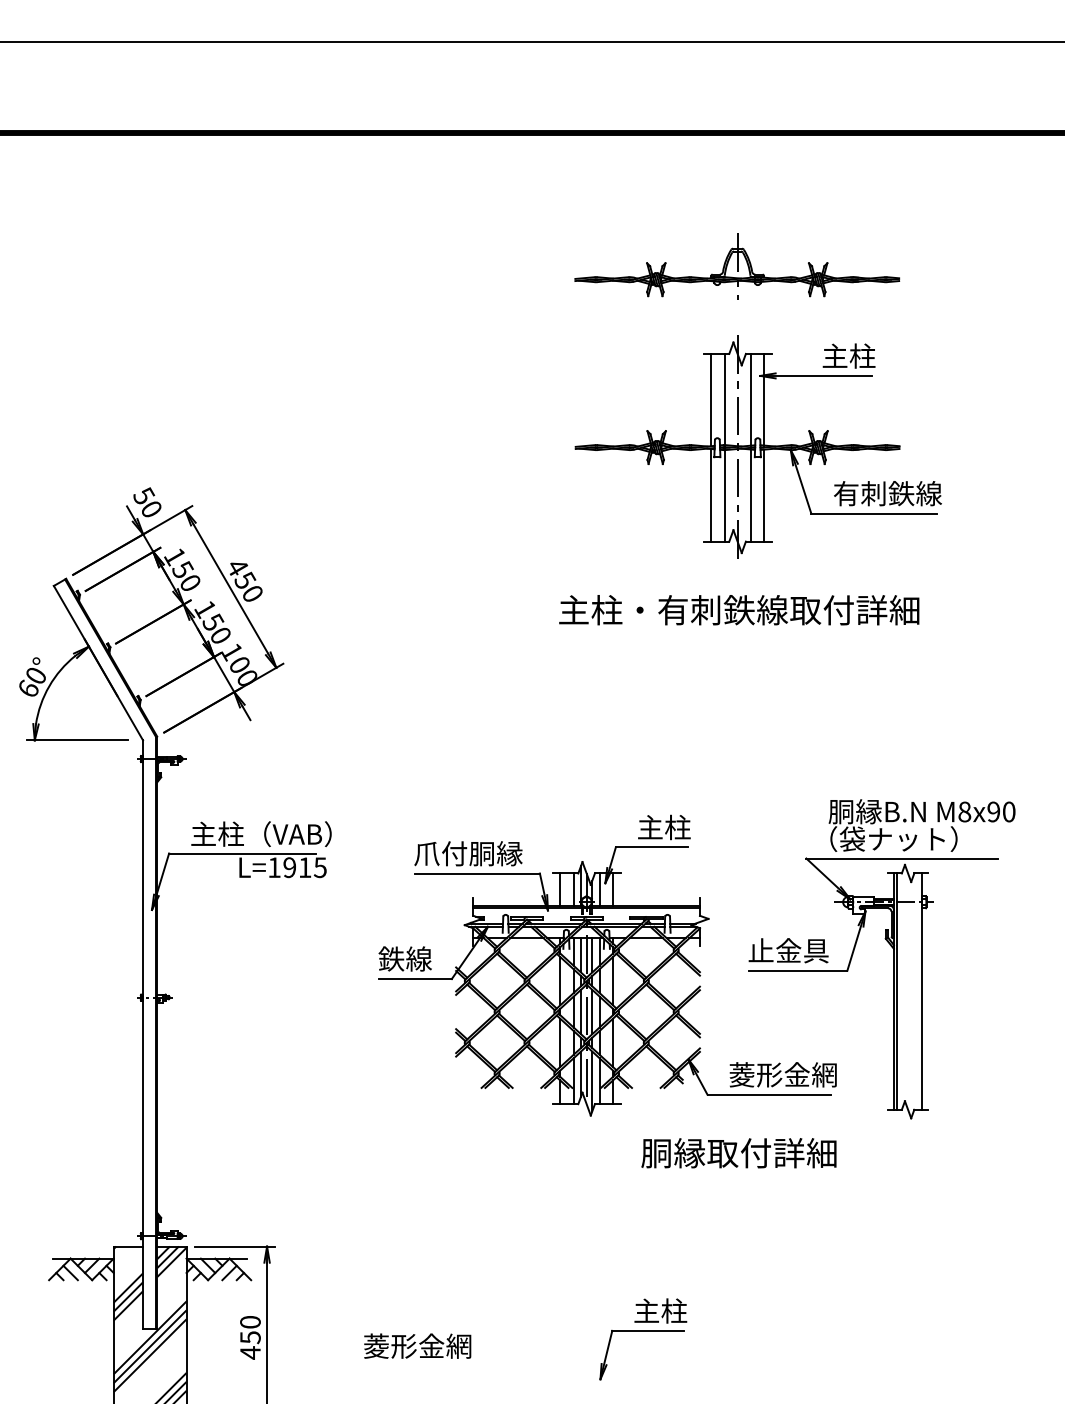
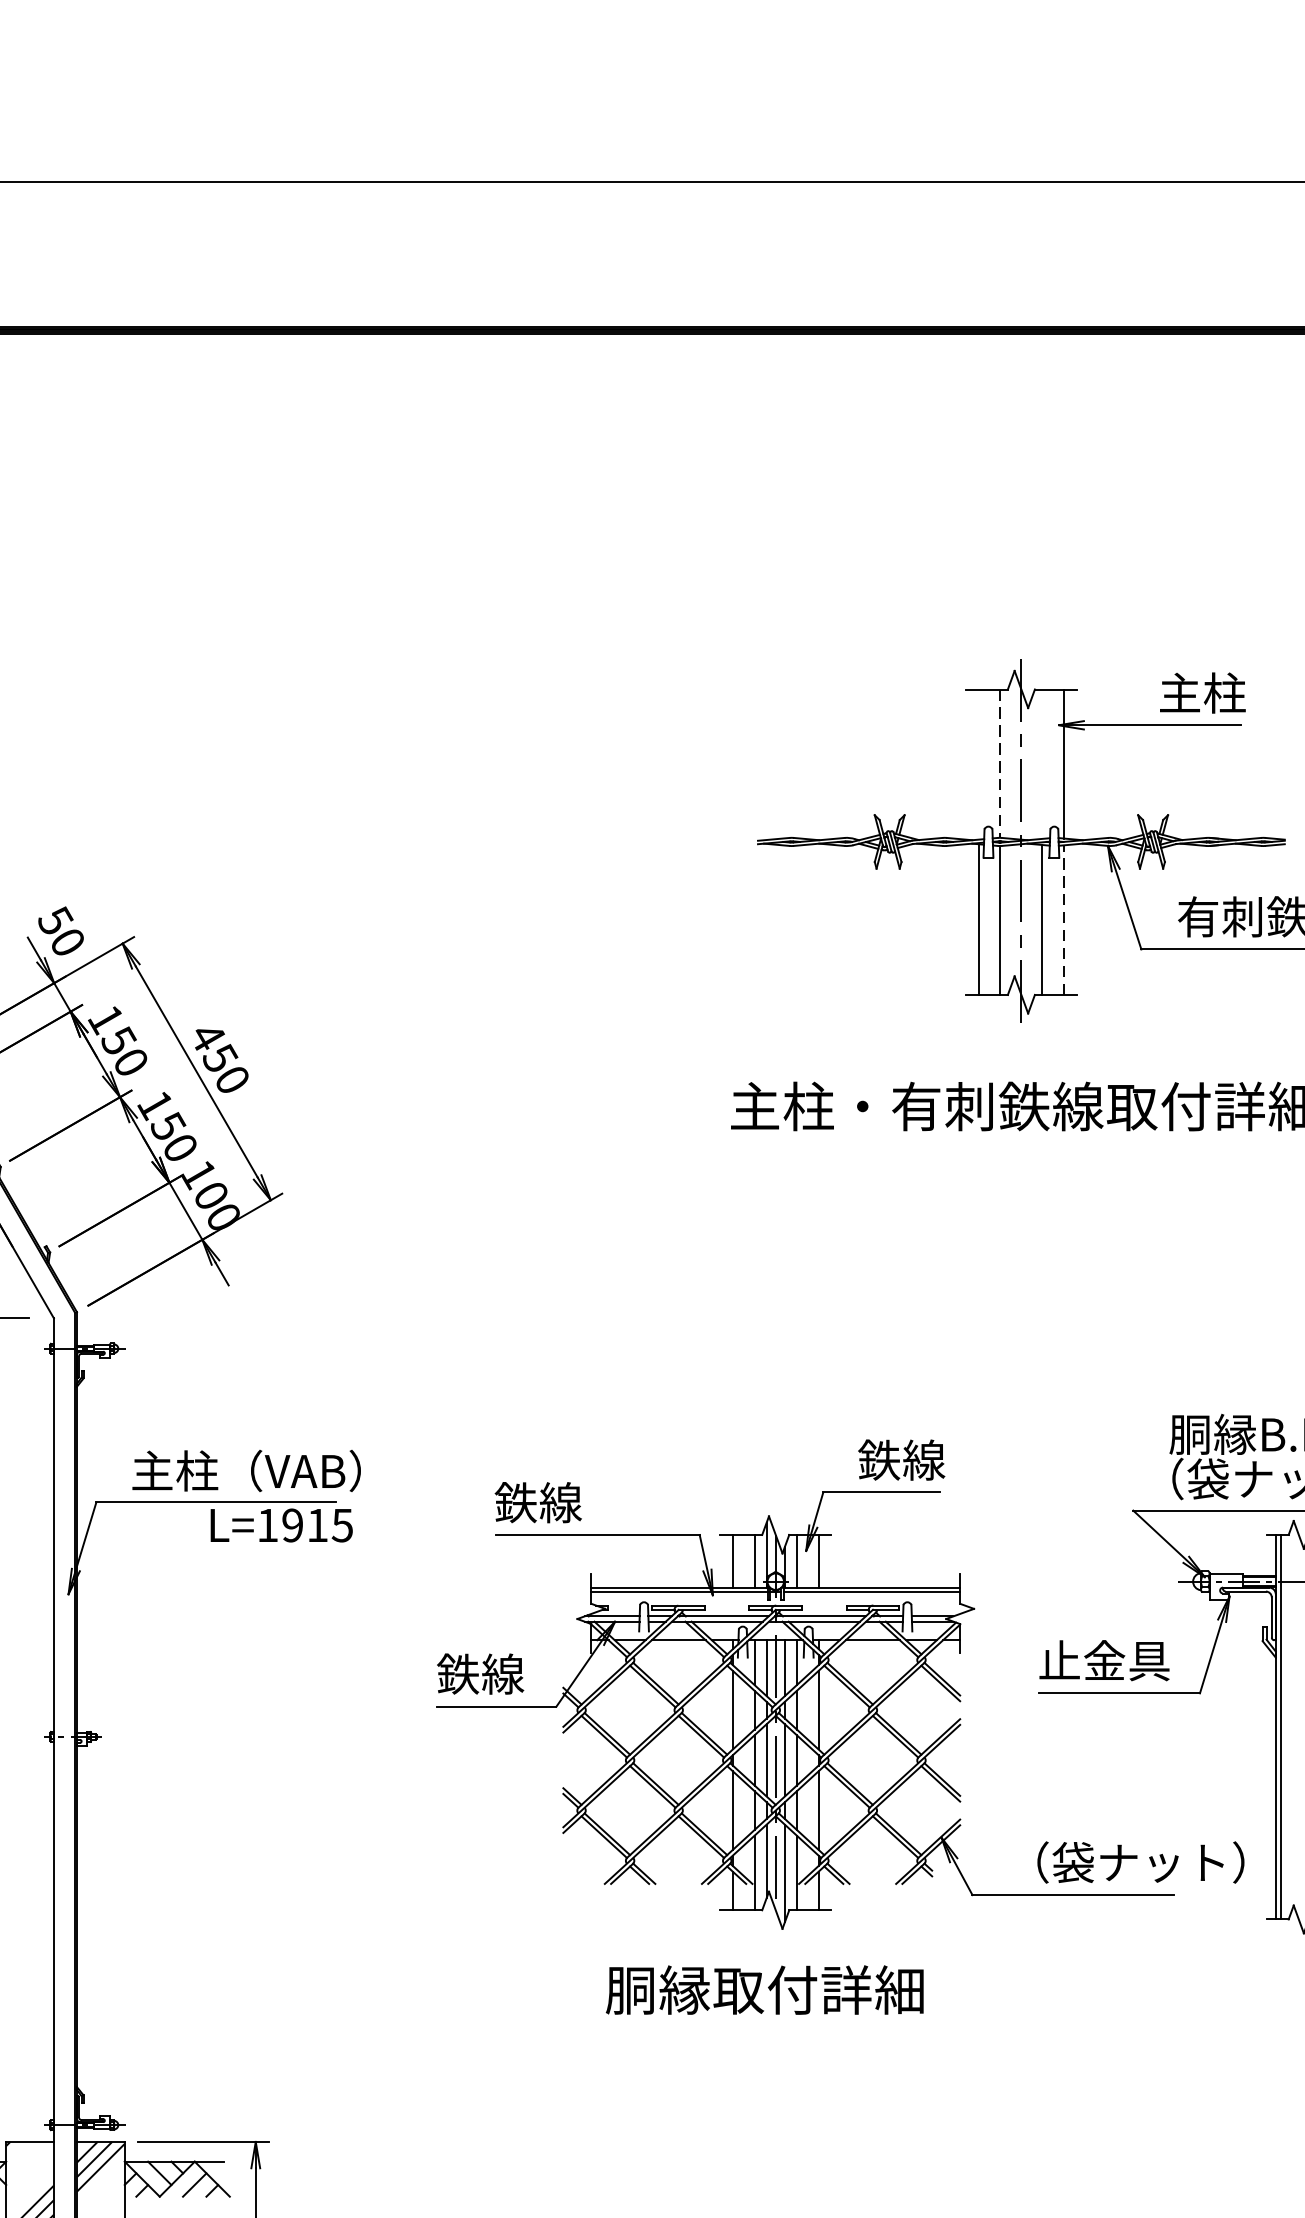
part: (737, 266) -> (1021, 547), removed
line: (711, 399) -> (978, 763), removed
line: (724, 399) -> (1000, 763), solid -> dashed
line: (750, 399) -> (1042, 763), removed
line: (763, 495) -> (1063, 919), solid -> dashed
text: (663, 827) -> (900, 1460), 主柱 -> 鉄線
text: (468, 853) -> (583, 1502), 爪付胴縁 -> 鉄線
text: (801, 1074) -> (1125, 1862), 菱形金網 -> （袋ナット）
text: (738, 1153) -> (764, 1990), moved

